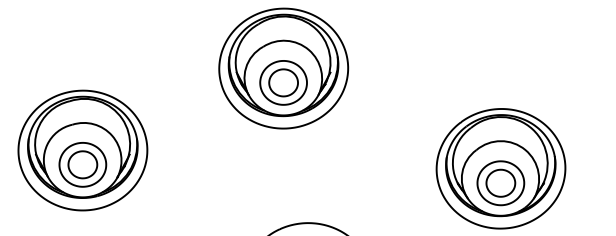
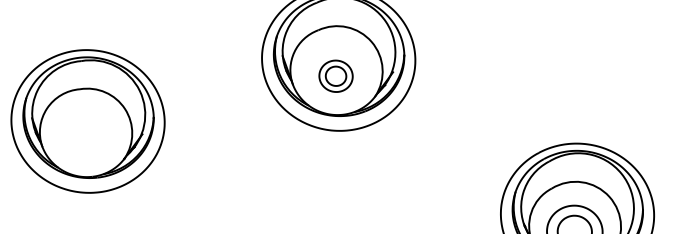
part: (283, 82) -> (336, 75), size x0.6
part: (82, 164) -> (85, 137), removed

